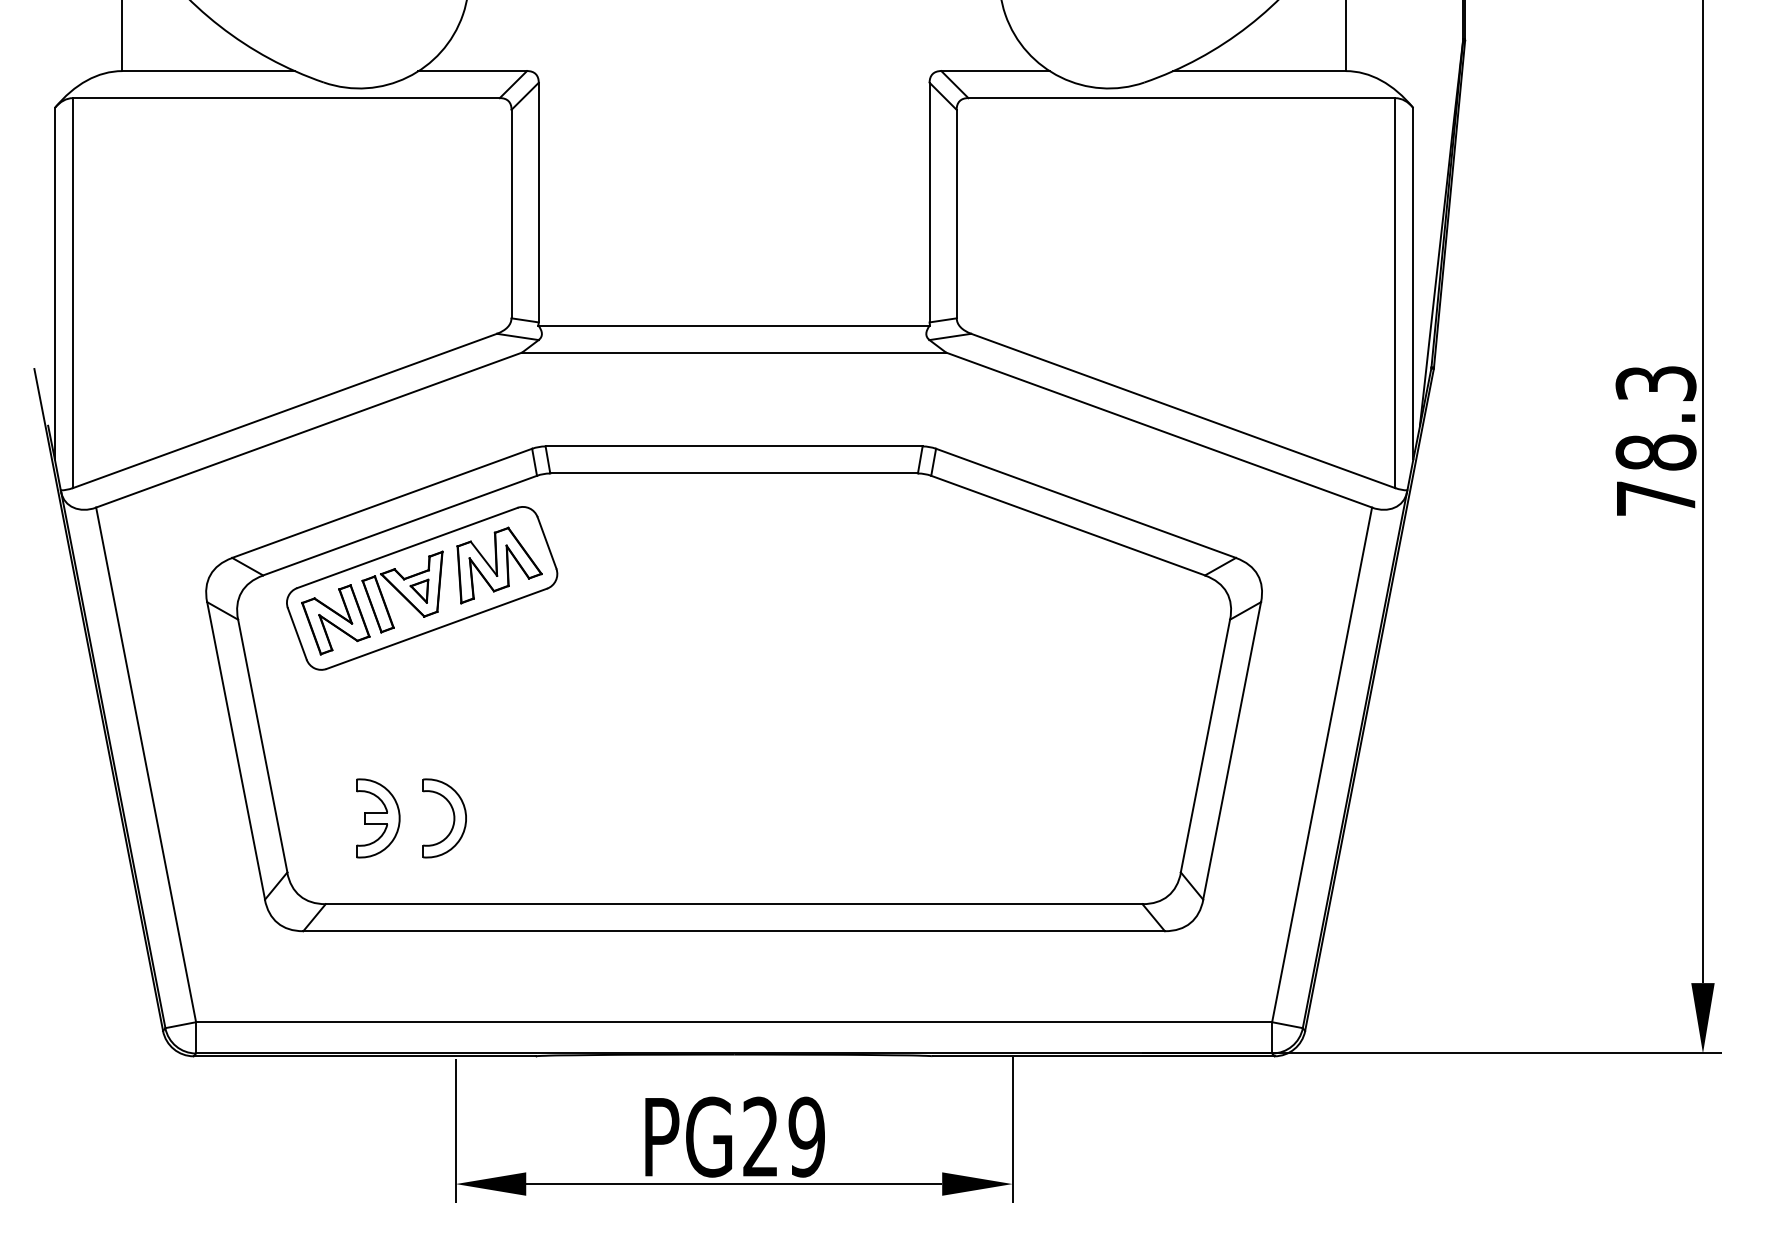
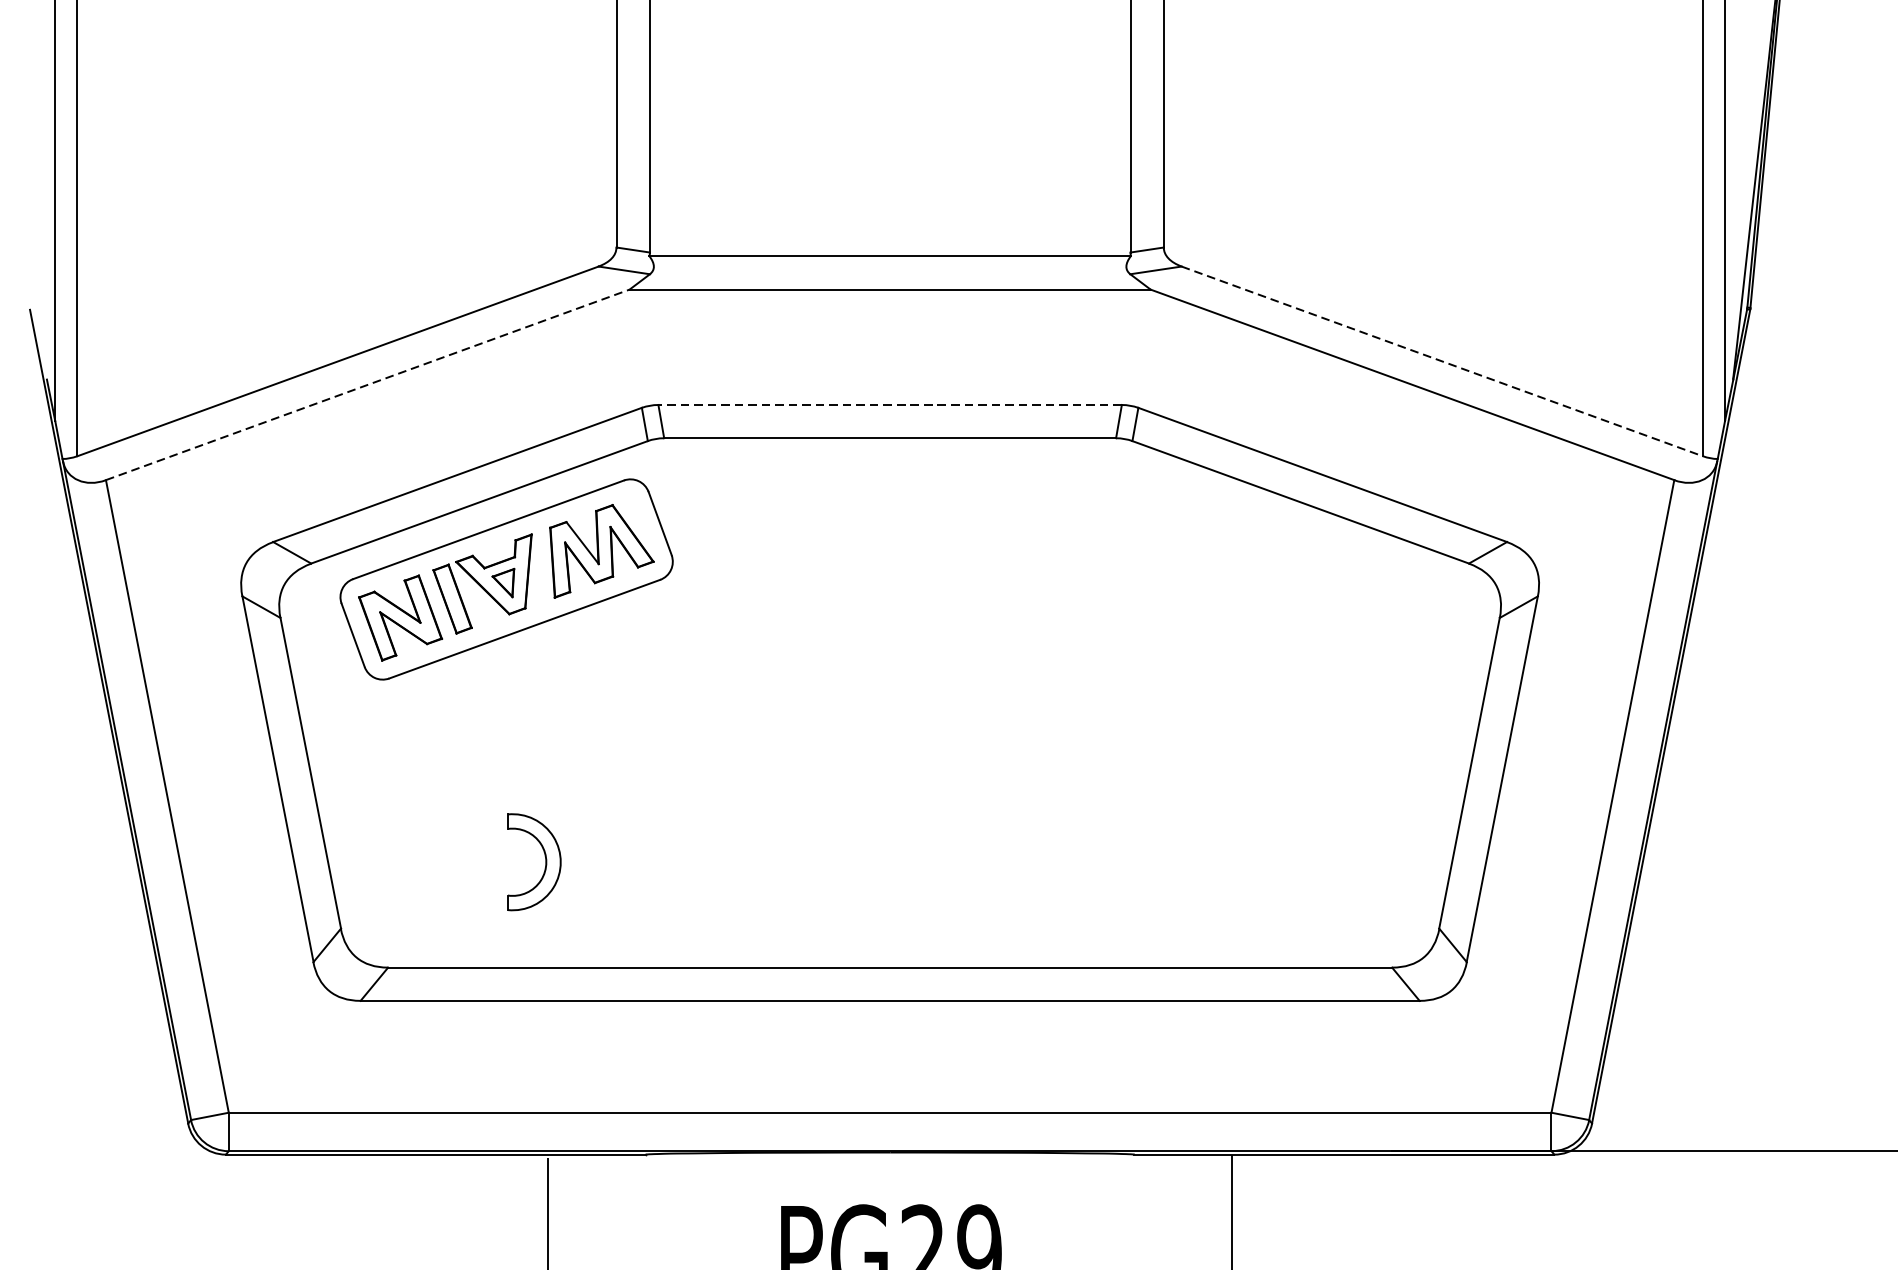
line: (1183, 411) -> (1442, 362), solid -> dashed
line: (309, 430) -> (368, 385), solid -> dashed
line: (734, 446) -> (890, 405), solid -> dashed
part: (378, 818) -> (453, 862), removed

